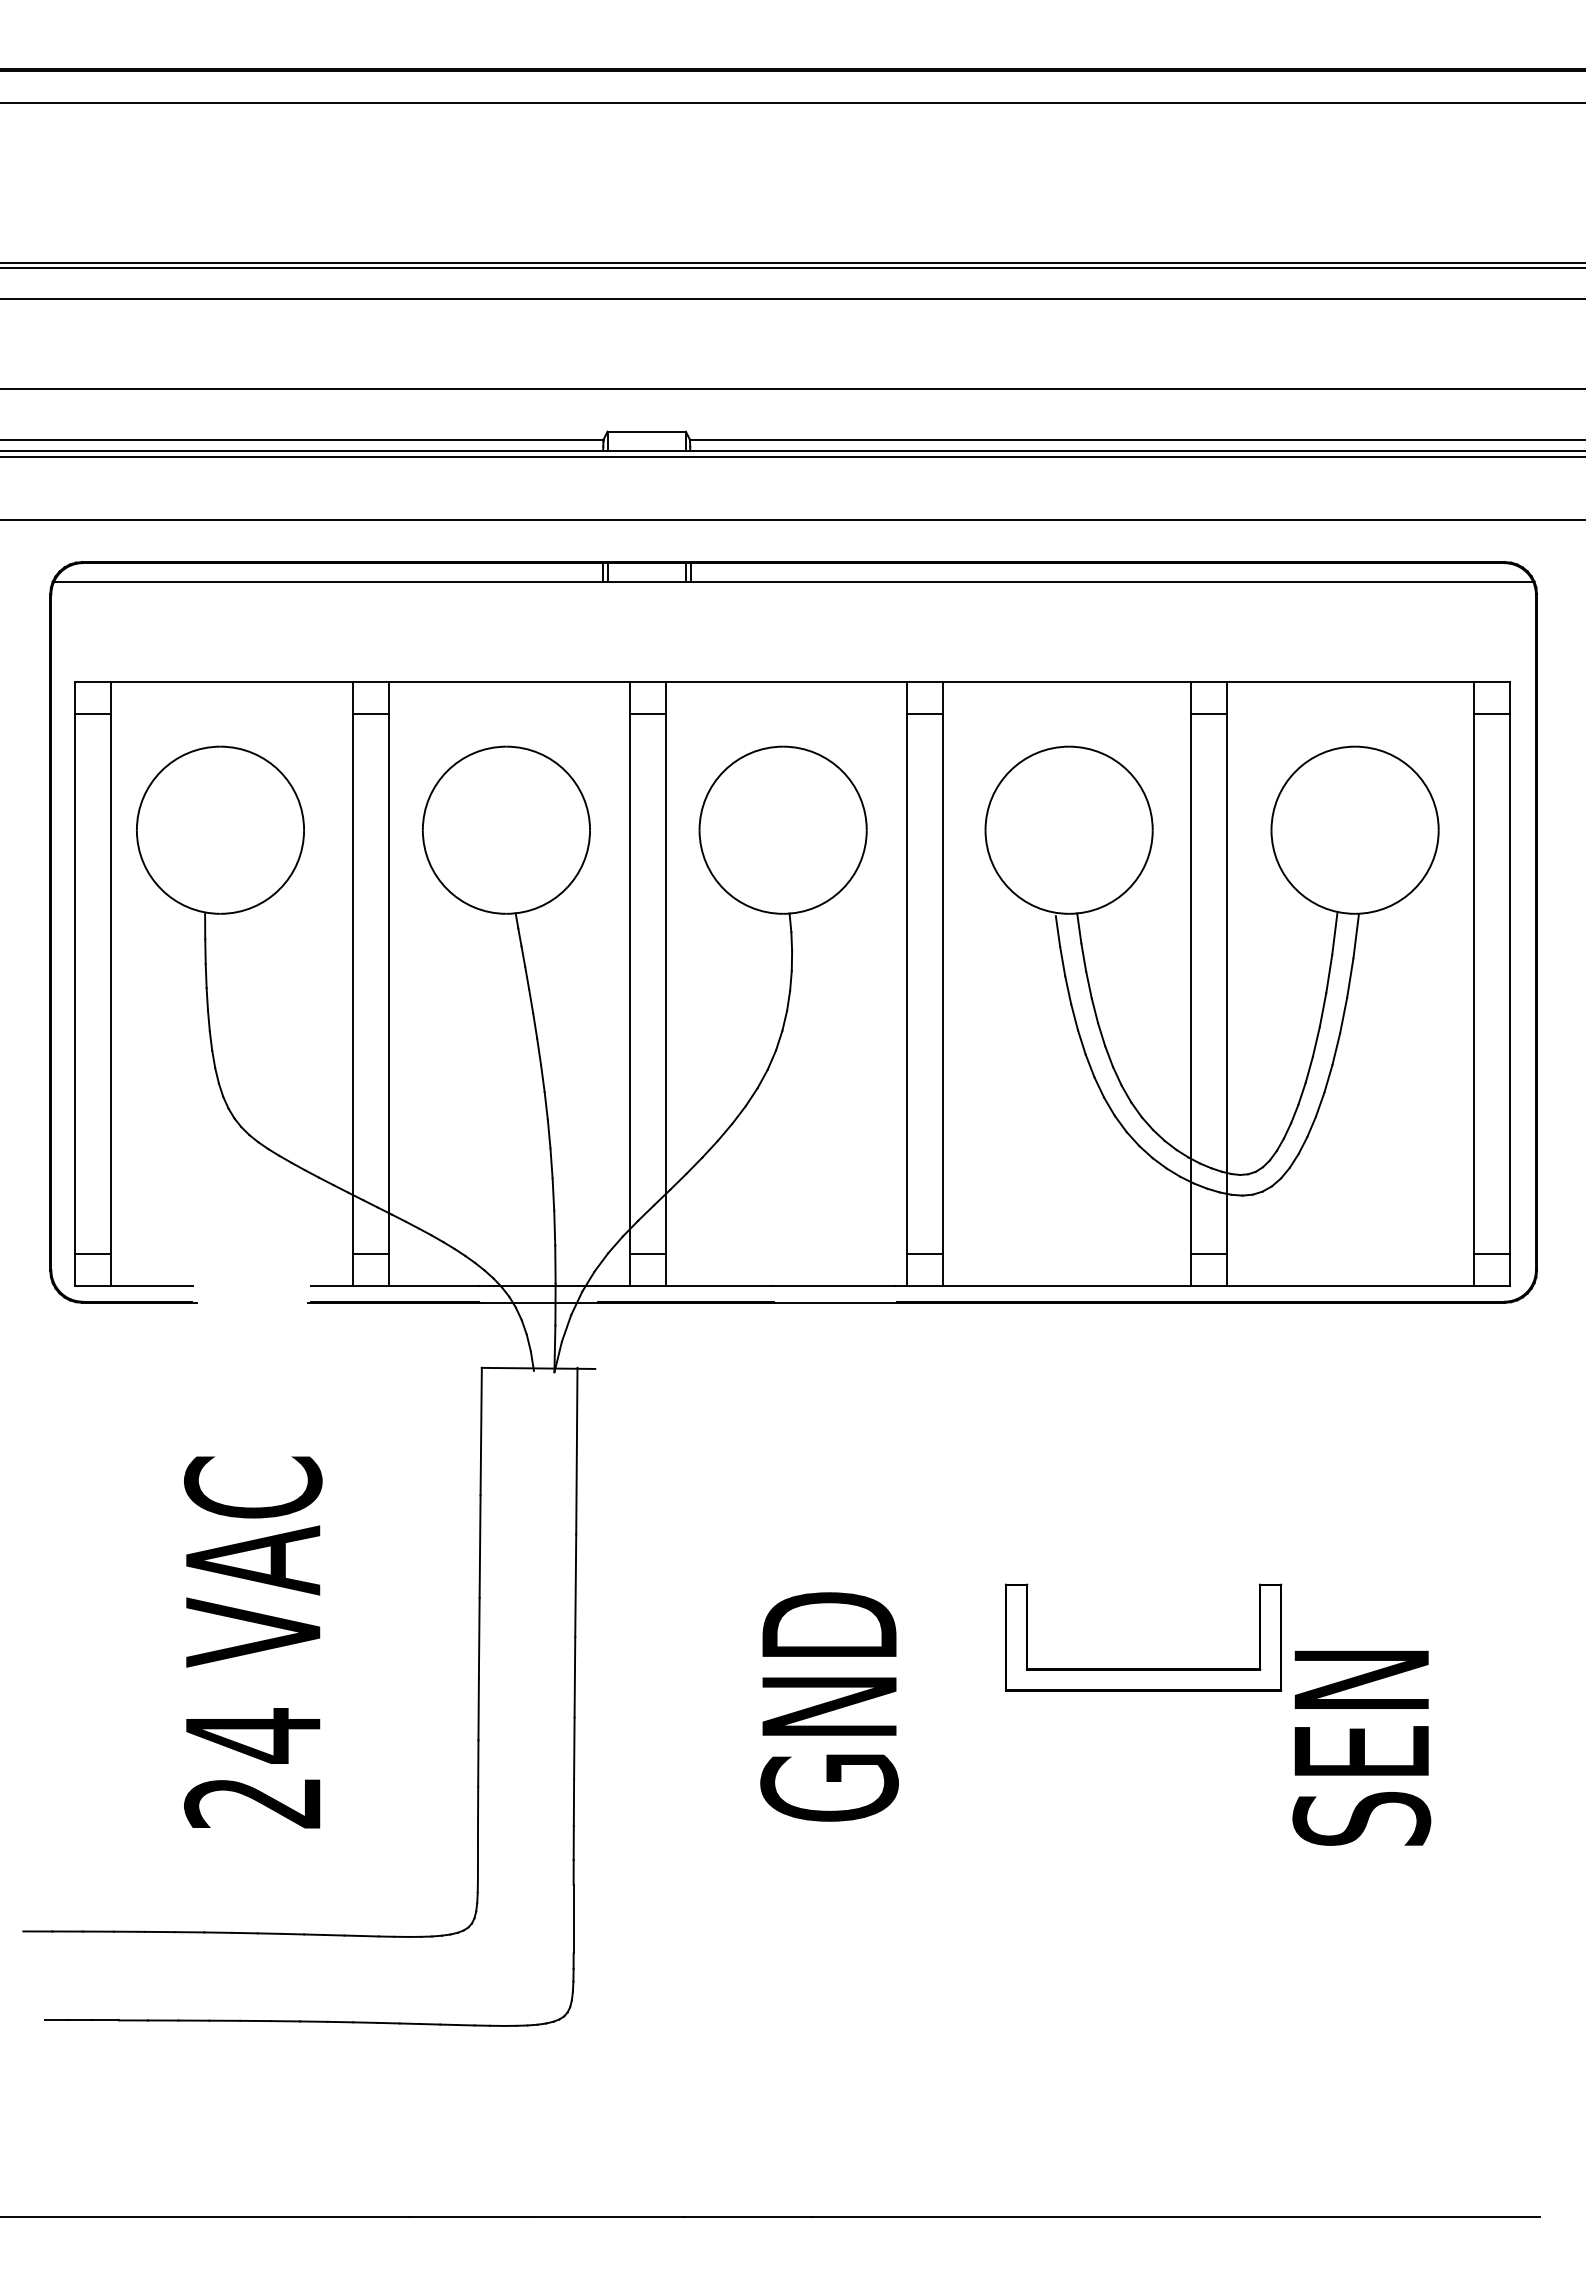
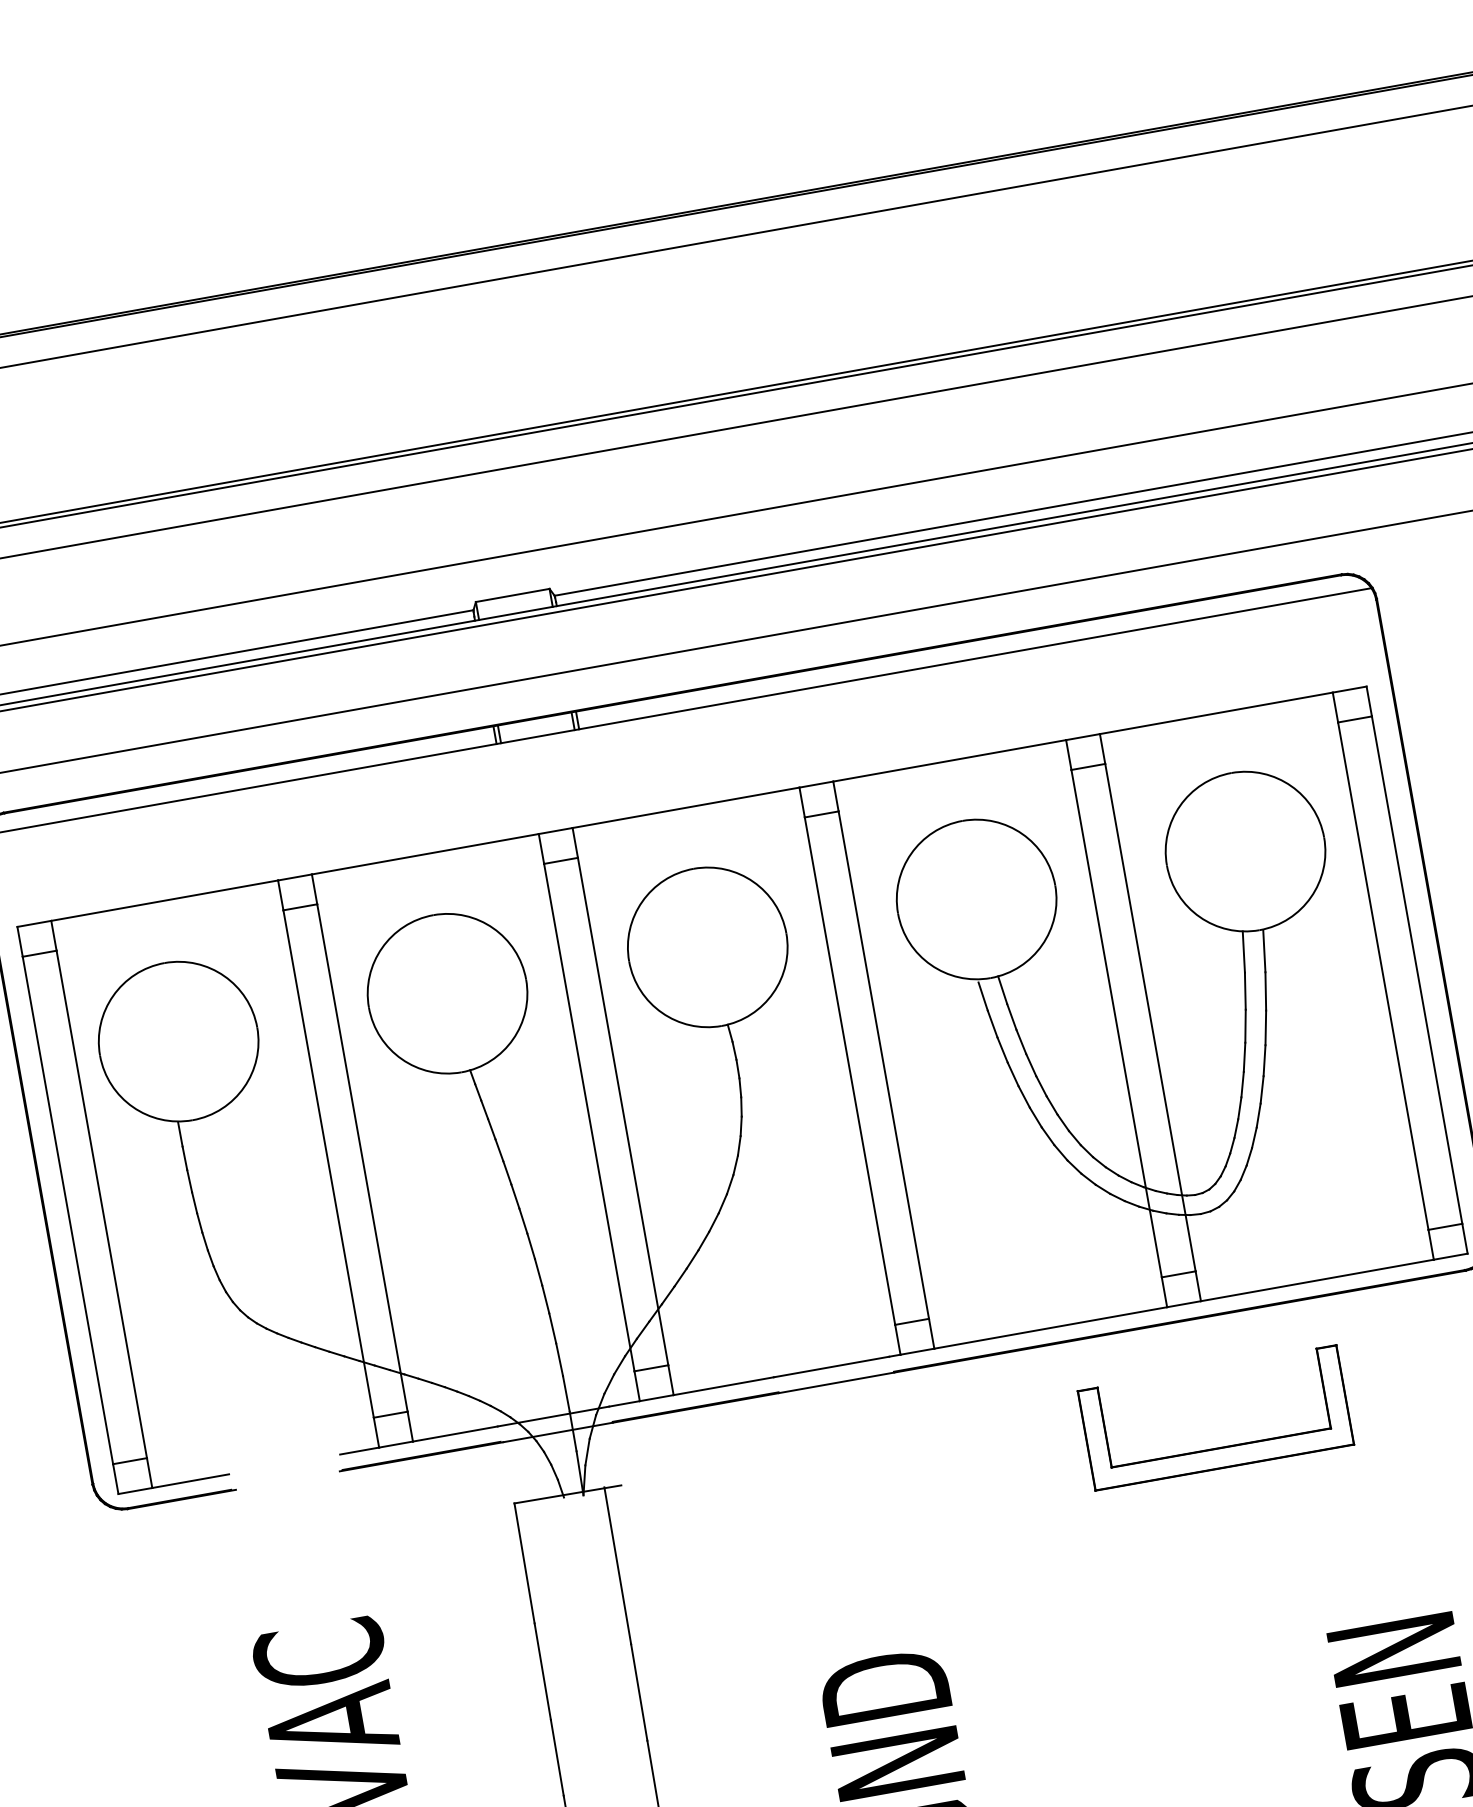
part: (1143, 1668) -> (1221, 1447), moved

